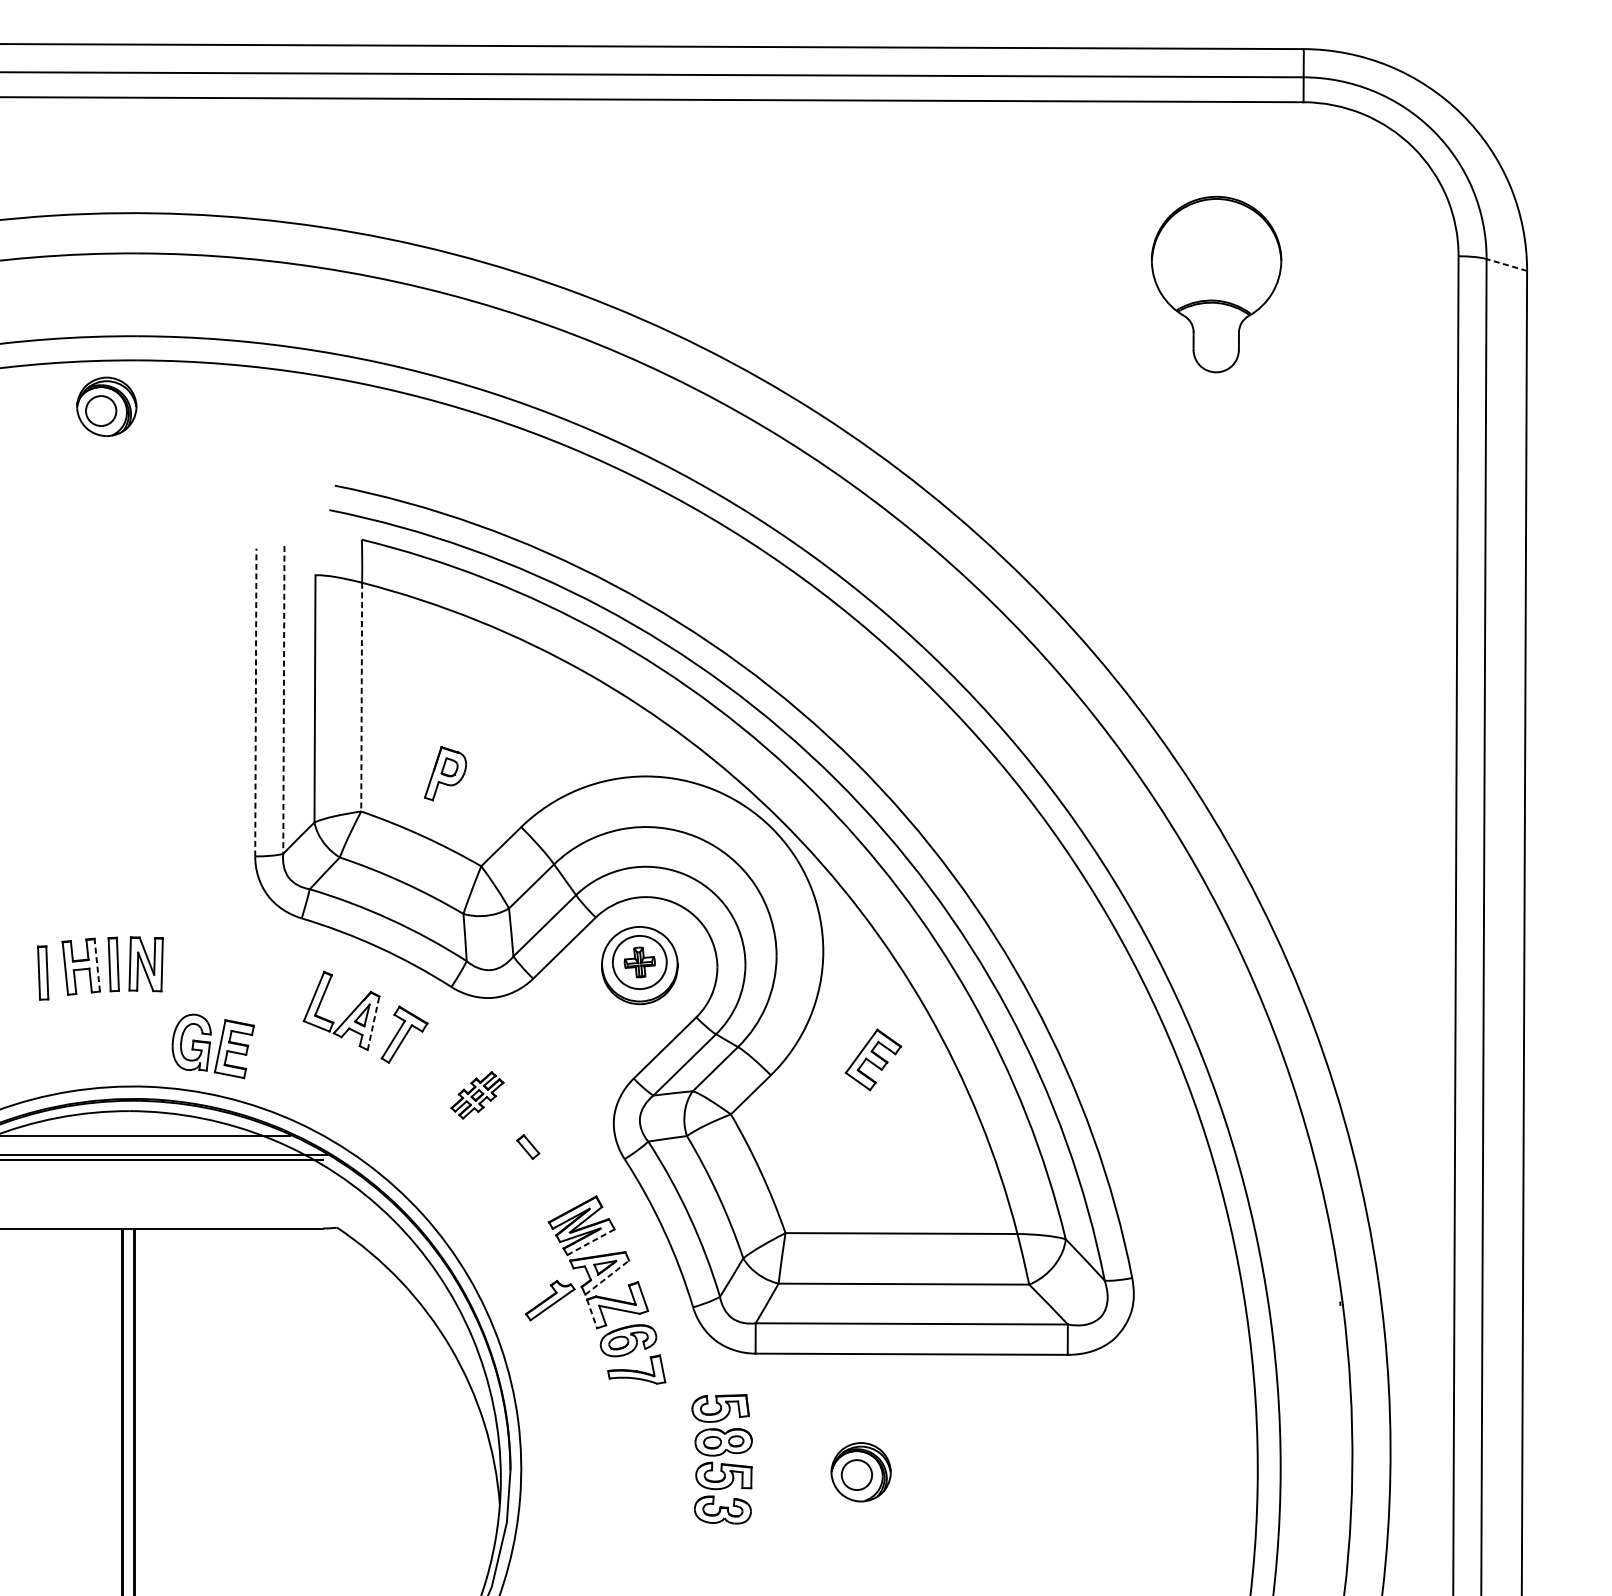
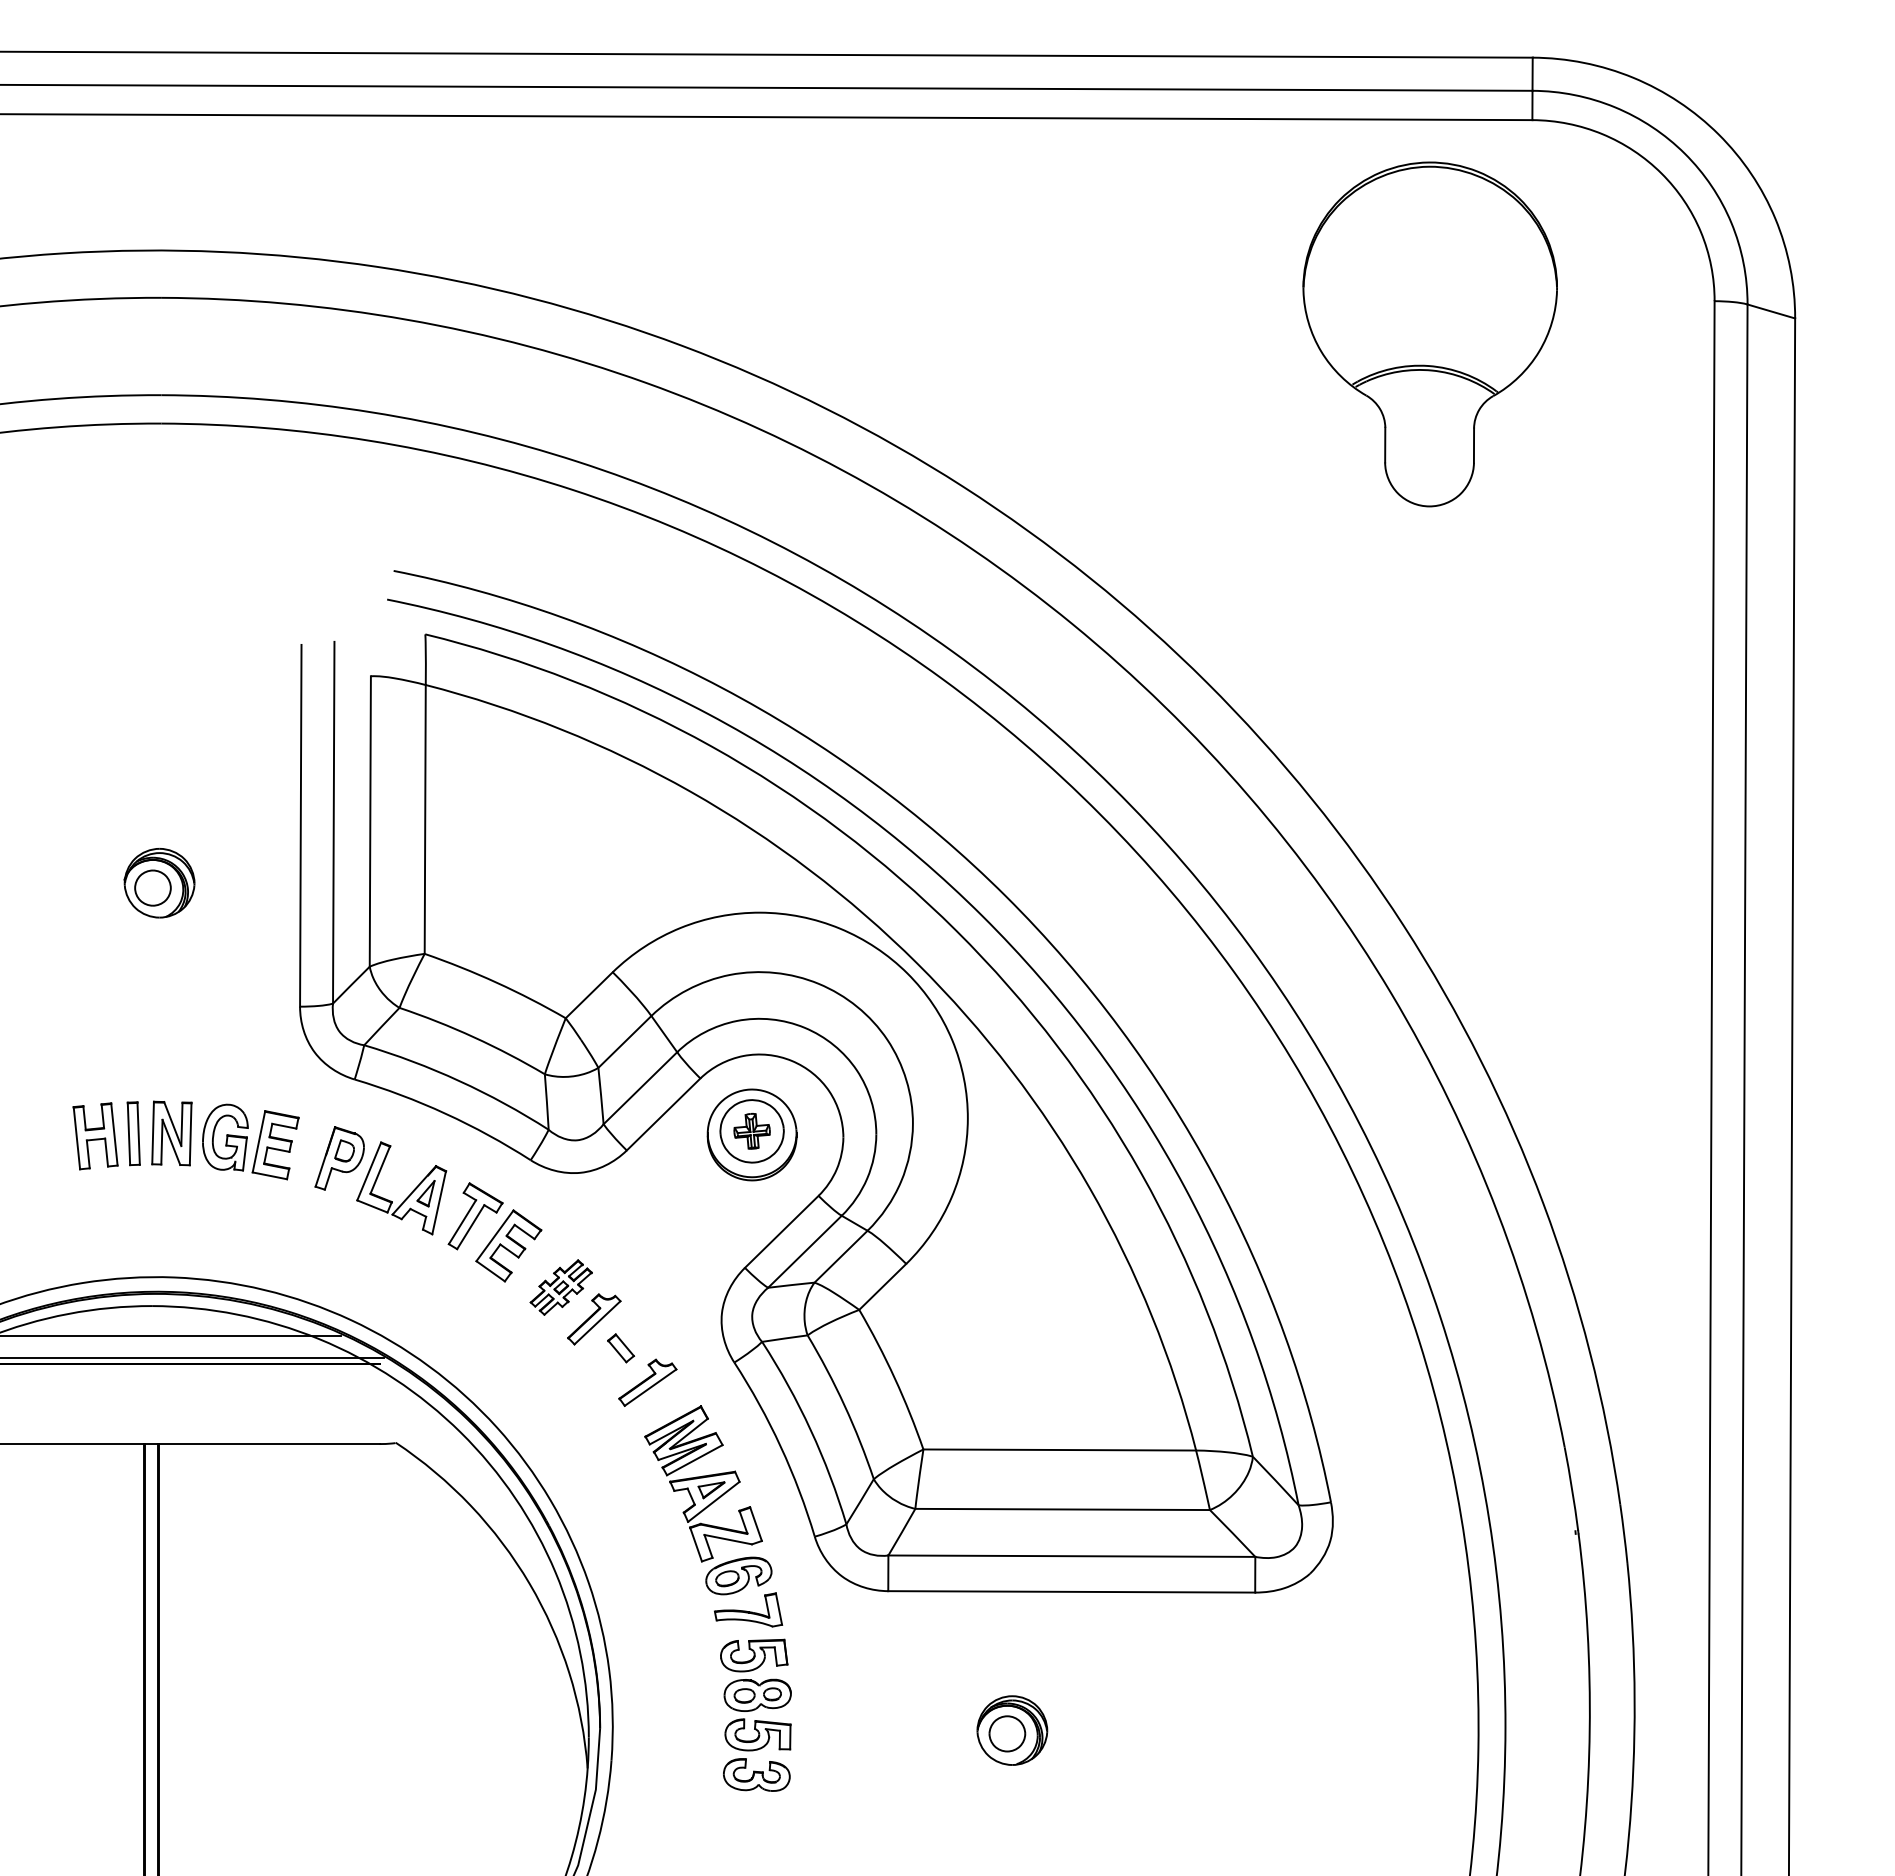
line: (1506, 265) -> (1771, 311), dashed -> solid
part: (1216, 284) -> (1429, 334), size x1.67
part: (106, 407) -> (159, 883), moved
line: (361, 697) -> (425, 819), dashed -> solid
line: (283, 699) -> (333, 822), dashed -> solid
line: (255, 702) -> (300, 825), dashed -> solid
part: (445, 773) -> (339, 1158), moved
line: (97, 964) -> (114, 1133), dashed -> solid
part: (42, 972) -> (50, 1143), removed
line: (373, 1023) -> (439, 1202), dashed -> solid
part: (213, 1045) -> (250, 1141), moved
part: (873, 1059) -> (508, 1245), moved
part: (505, 1122) -> (594, 1319), added
line: (590, 1242) -> (694, 1460), dashed -> solid
line: (606, 1277) -> (713, 1501), dashed -> solid
part: (549, 1300) -> (647, 1382), moved
line: (592, 1313) -> (696, 1544), dashed -> solid
part: (721, 1458) -> (755, 1714), moved

